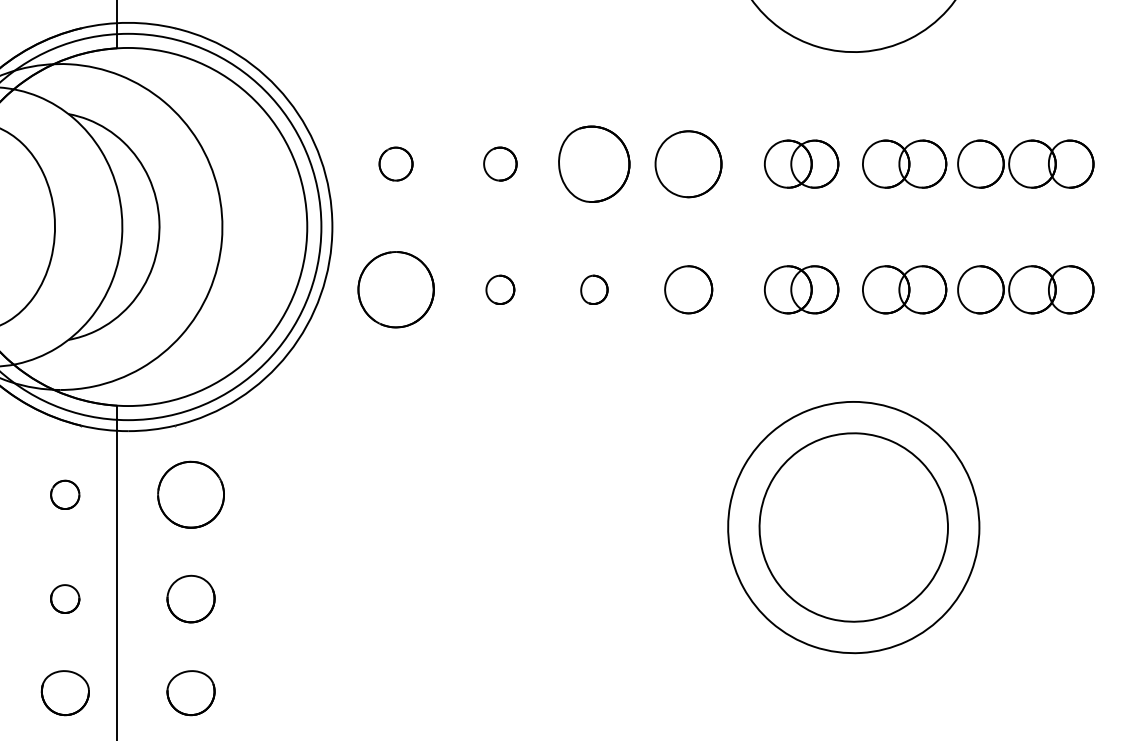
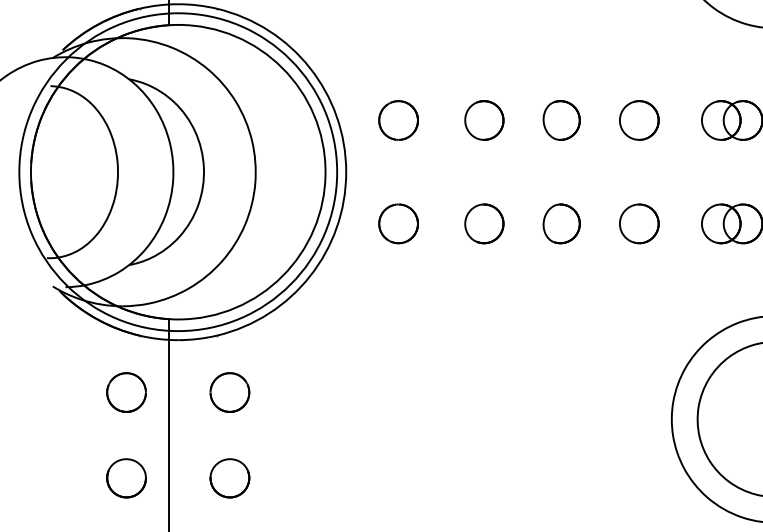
part: (395, 163) -> (398, 119), size x1.43
part: (500, 163) -> (484, 119), size x1.43
part: (594, 163) -> (561, 119), size x0.62
part: (688, 163) -> (639, 119), size x0.71
part: (395, 289) -> (398, 223), size x0.62
part: (500, 289) -> (484, 223), size x1.67
part: (594, 289) -> (561, 223), size x1.67
part: (64, 494) -> (125, 392), size x1.67
part: (190, 494) -> (229, 392), size x0.71
part: (64, 598) -> (125, 477), size x1.67

